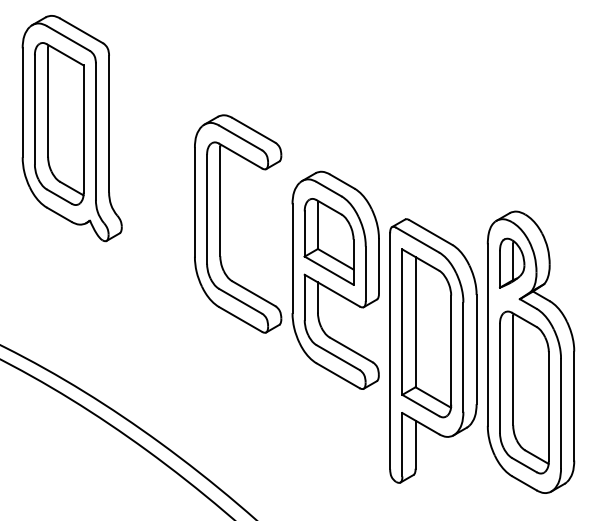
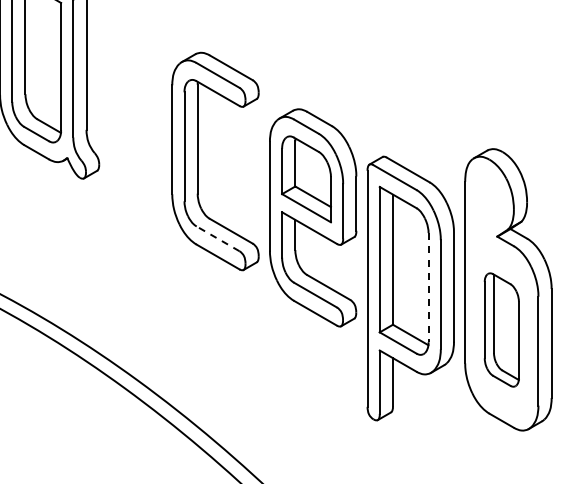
part: (512, 262) -> (489, 200), removed
line: (240, 301) -> (217, 239), solid -> dashed
line: (451, 350) -> (428, 288), solid -> dashed
part: (524, 392) -> (501, 330), size x0.7

